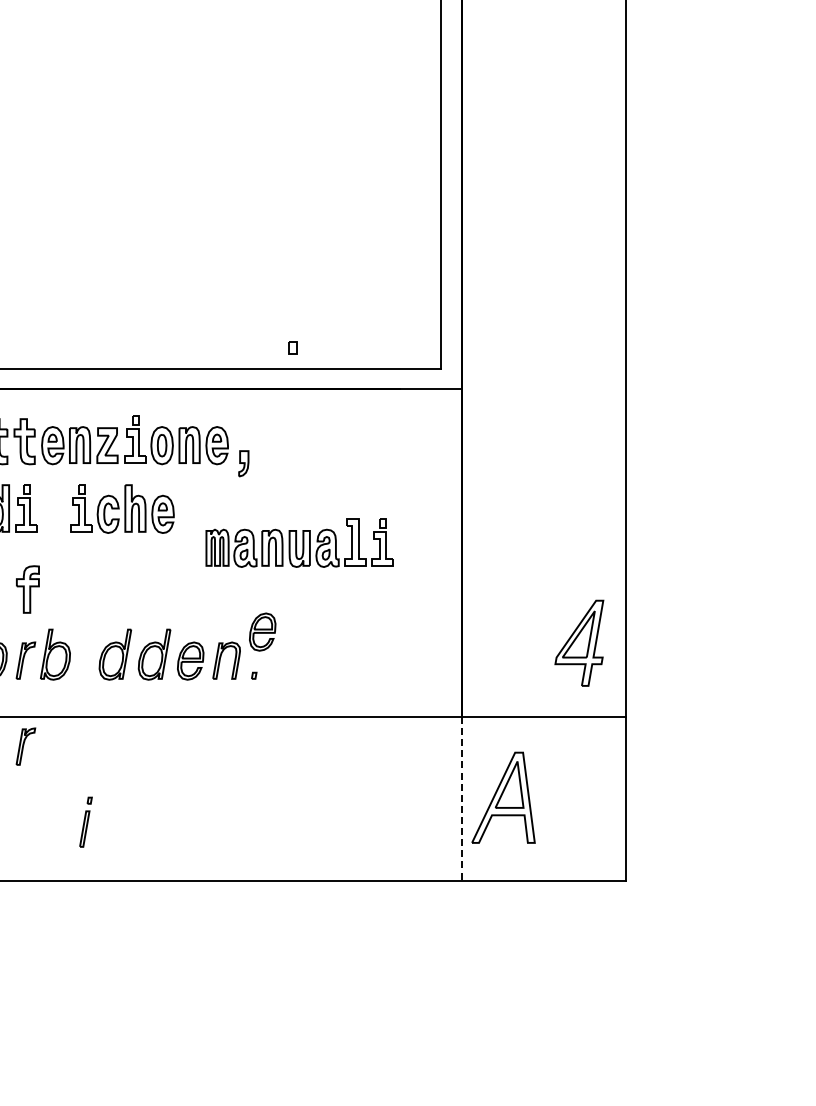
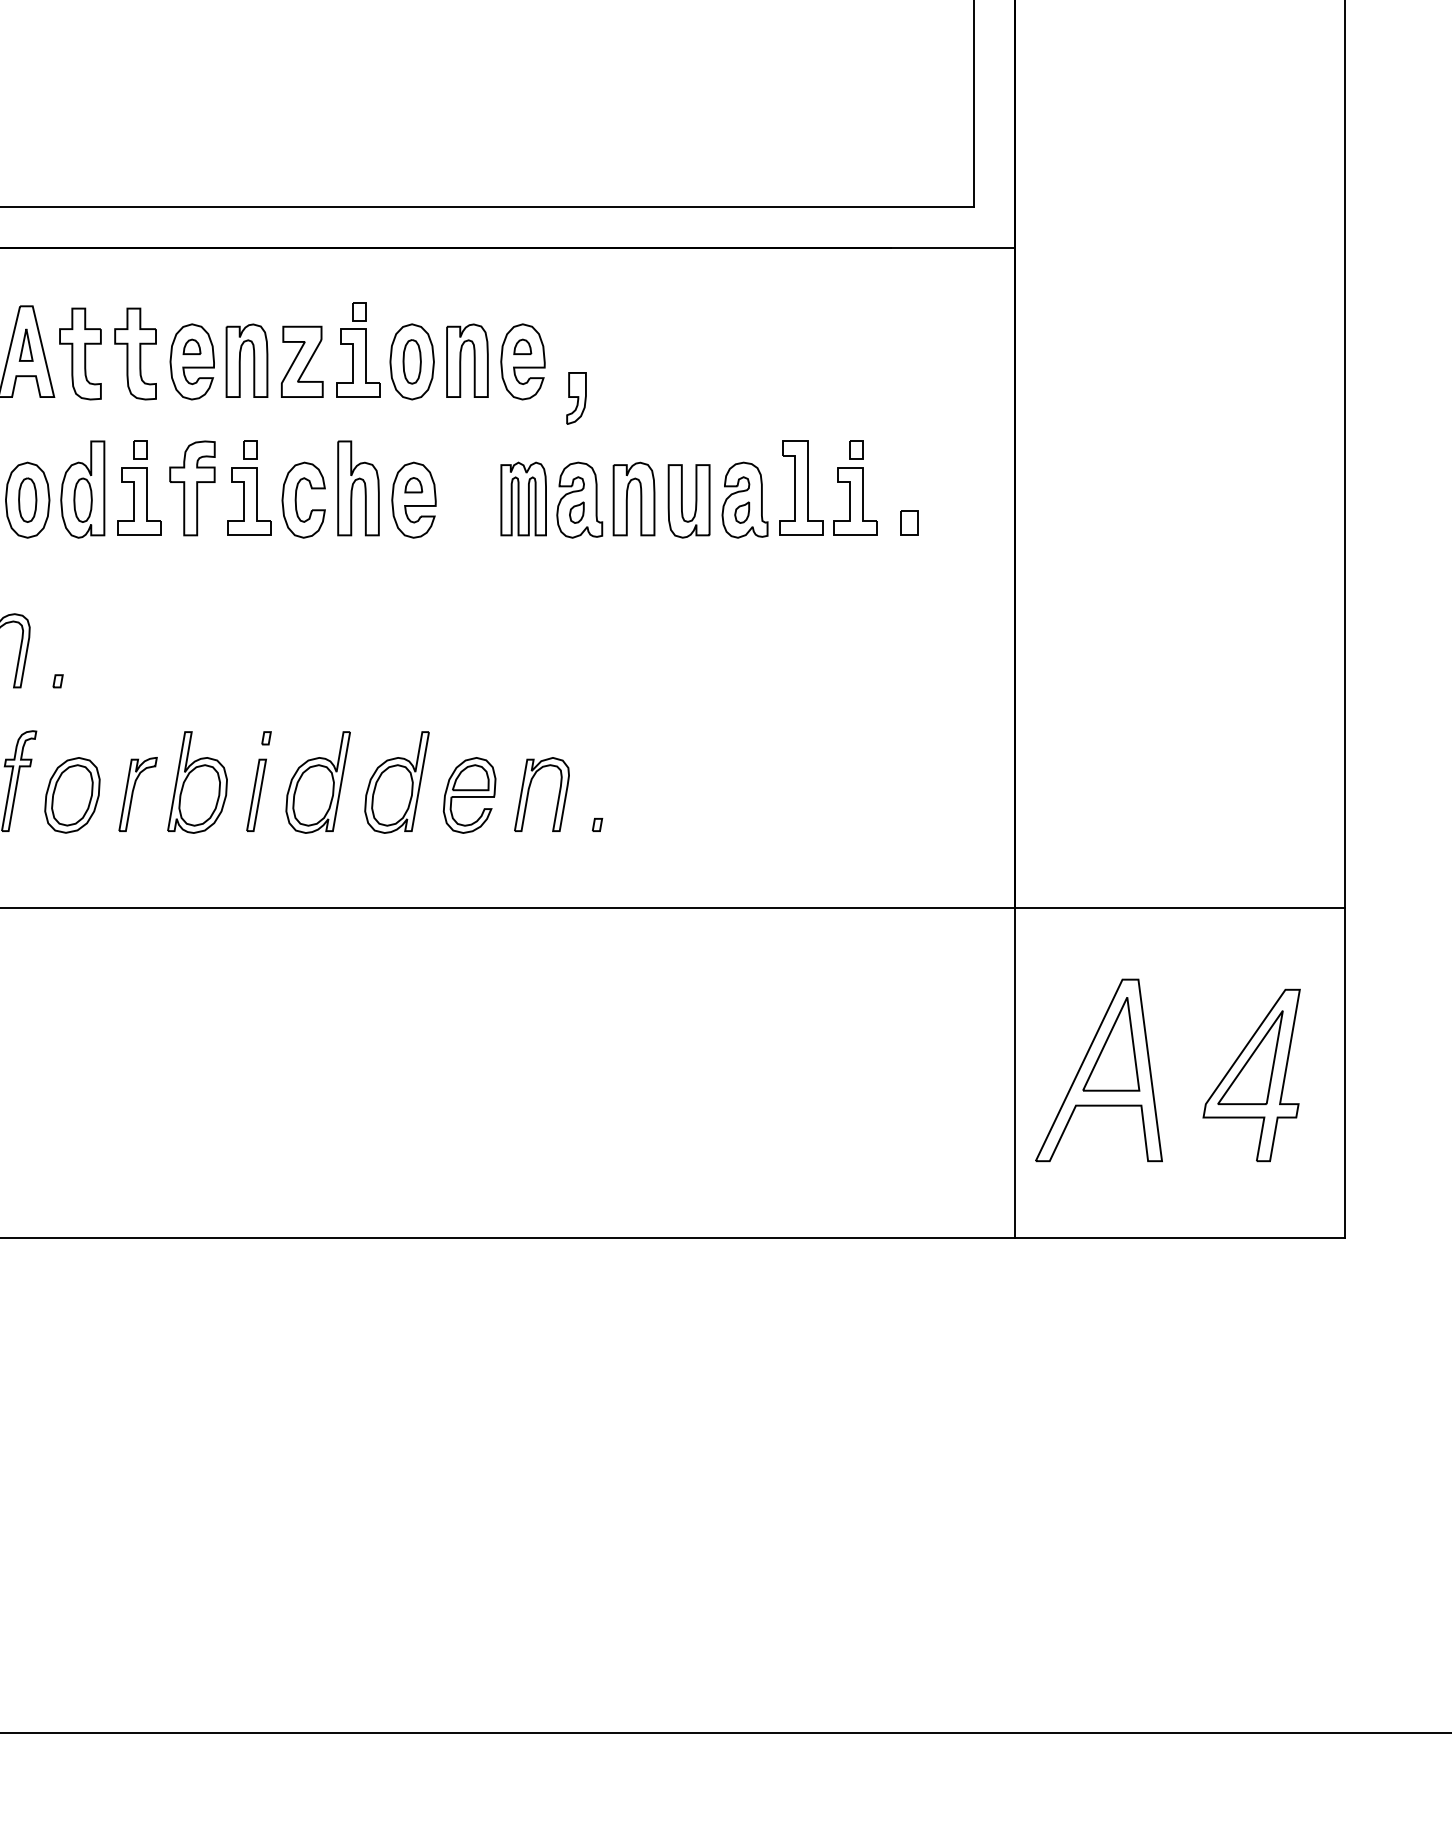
part: (292, 347) -> (907, 522), moved
part: (299, 542) -> (688, 488), moved
part: (27, 589) -> (191, 488), moved
part: (262, 631) -> (614, 735), removed
part: (579, 642) -> (1251, 1073), moved
part: (25, 746) -> (137, 967), removed
line: (461, 799) -> (1014, 1073), dashed -> solid
part: (85, 821) -> (258, 780), moved

